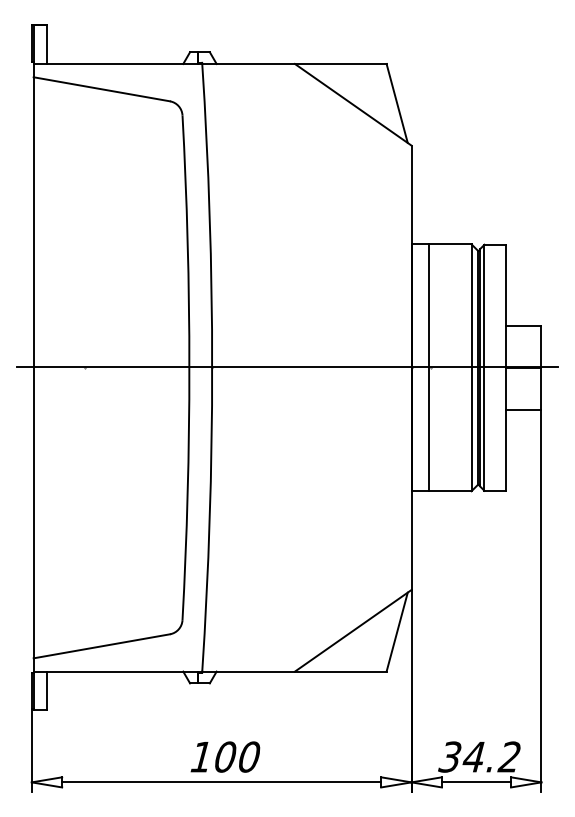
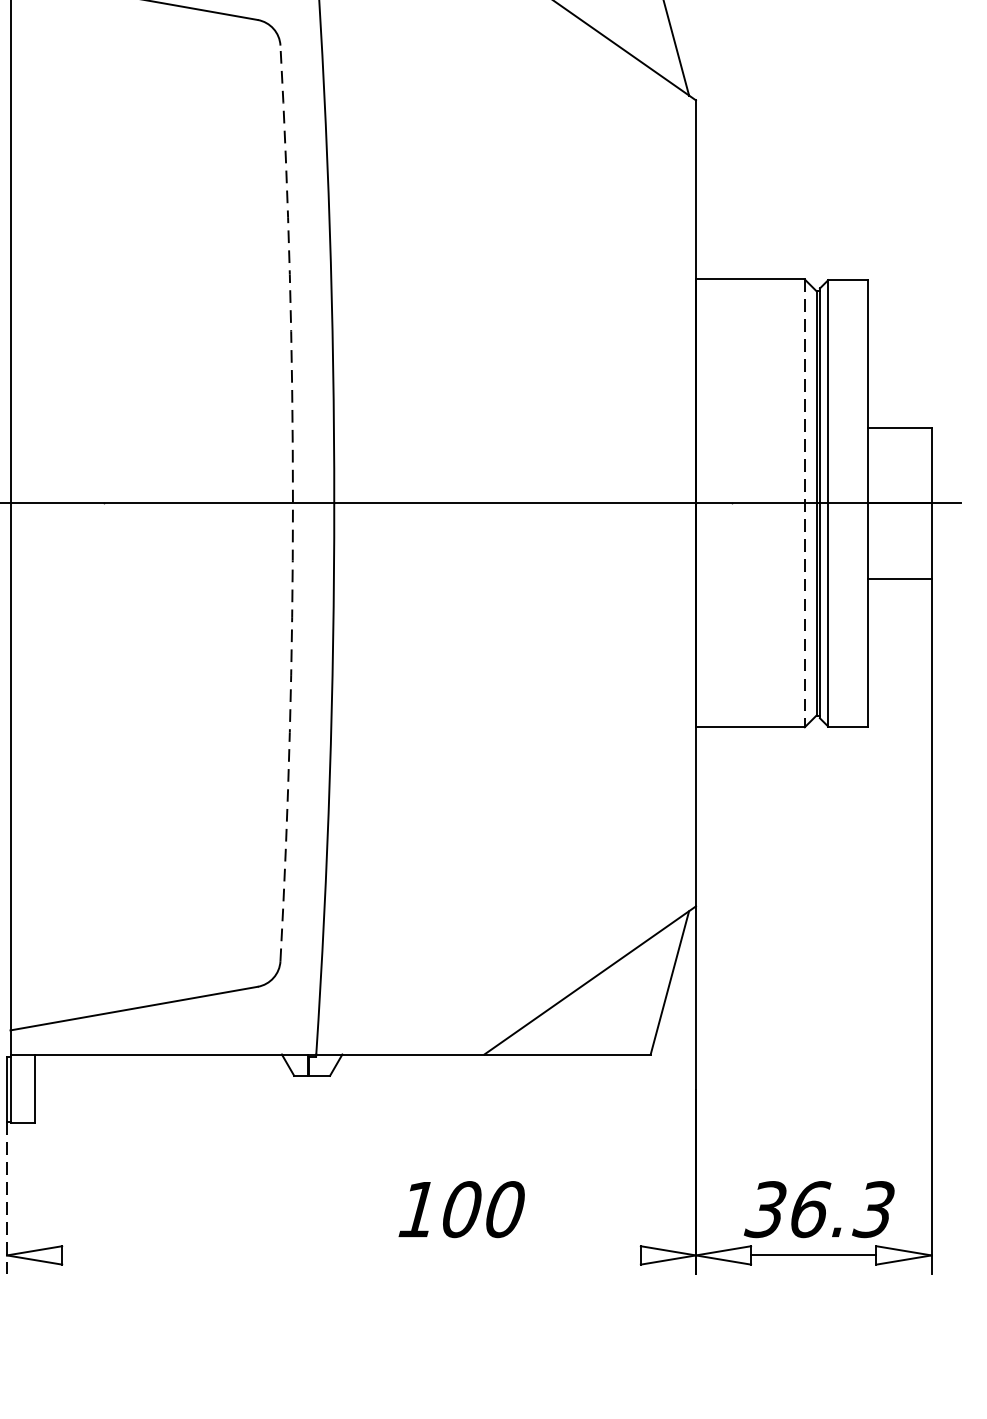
arc: (189, 367) -> (293, 502), solid -> dashed
line: (428, 367) -> (726, 502), removed
line: (471, 368) -> (804, 504), solid -> dashed
line: (31, 750) -> (6, 1197), solid -> dashed
text: (225, 756) -> (461, 1208), moved
text: (491, 756) -> (840, 1208), 34.2 -> 36.3
line: (221, 782) -> (351, 1255), removed

